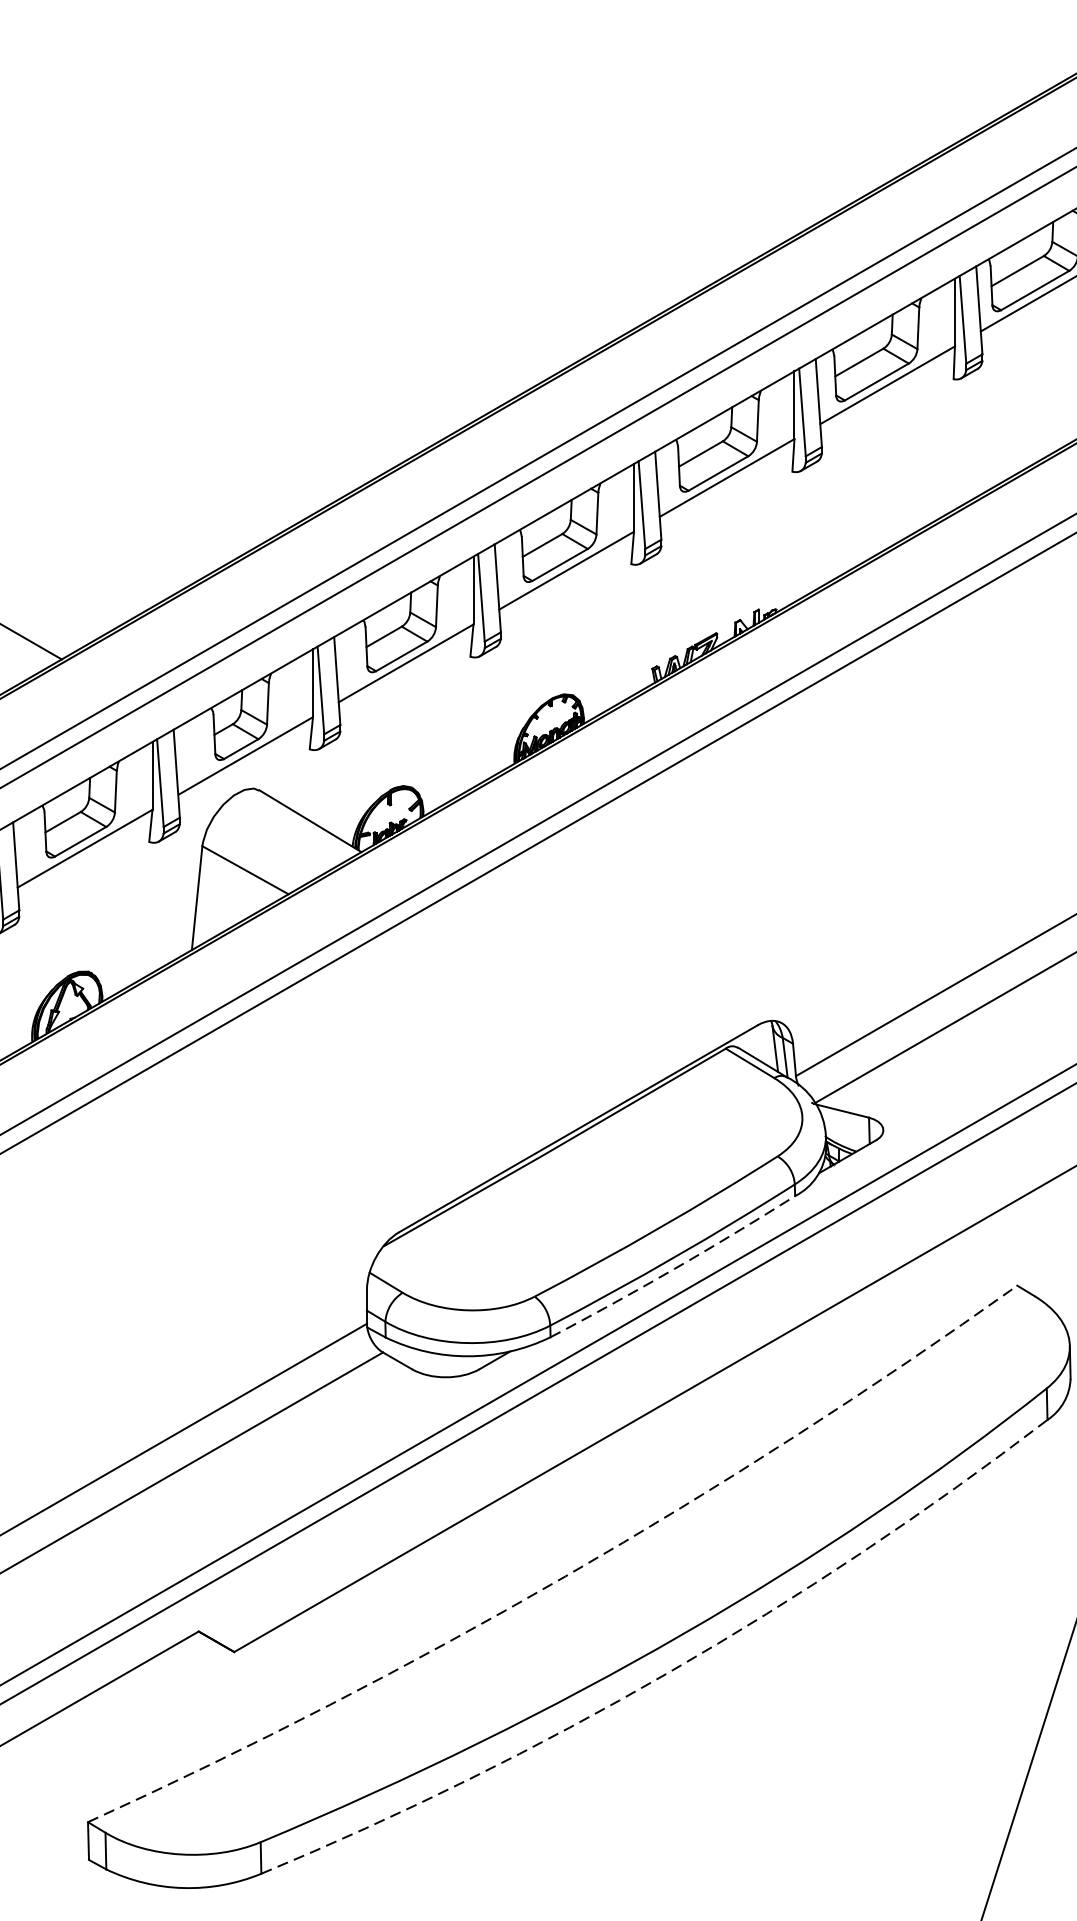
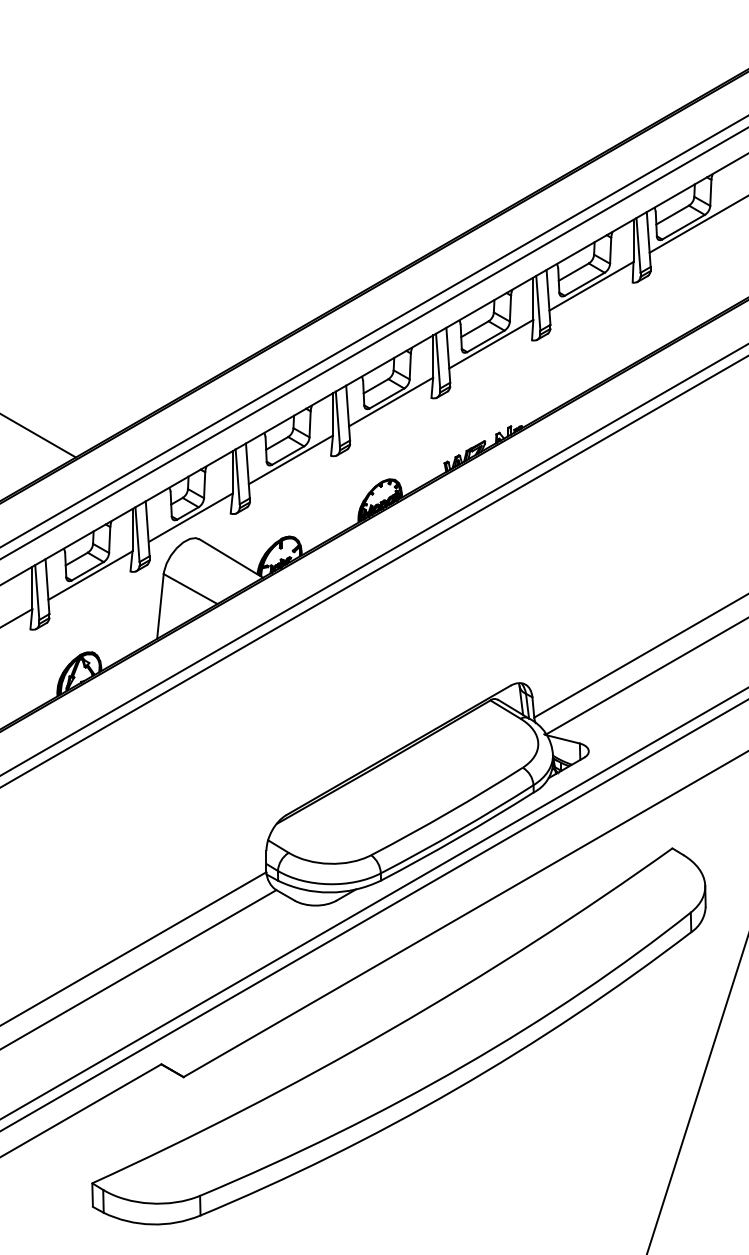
arc: (674, 1269) -> (458, 838), dashed -> solid
arc: (565, 1575) -> (390, 1029), dashed -> solid
arc: (669, 1671) -> (455, 1089), dashed -> solid

